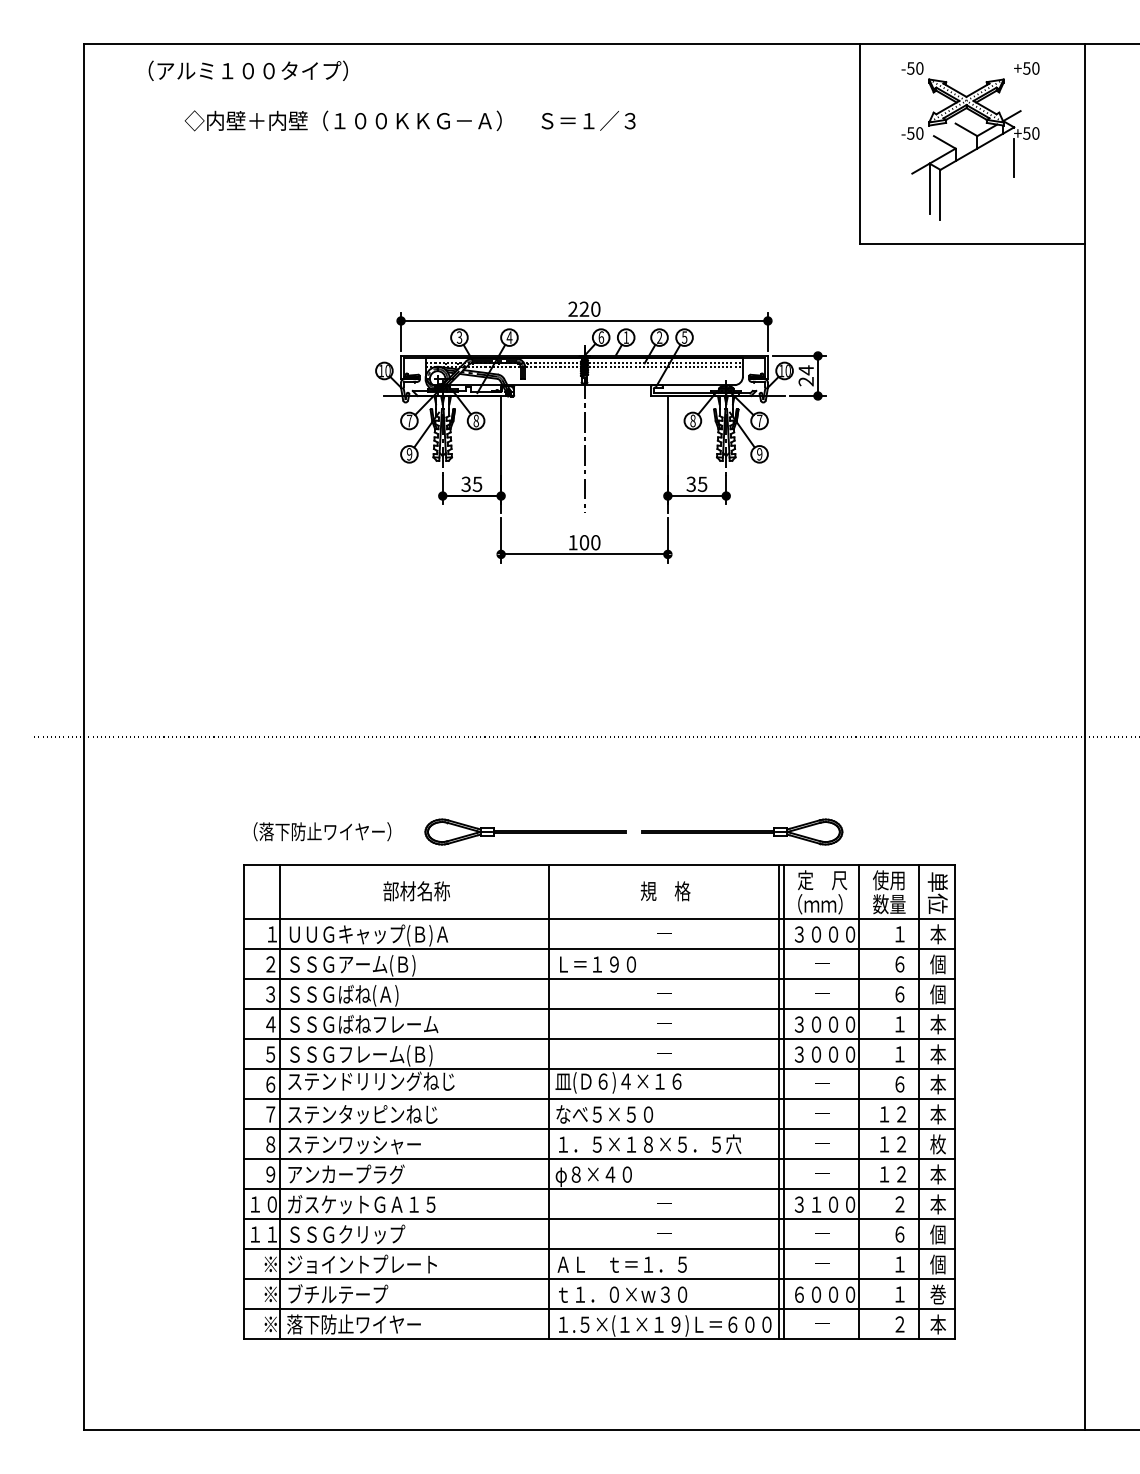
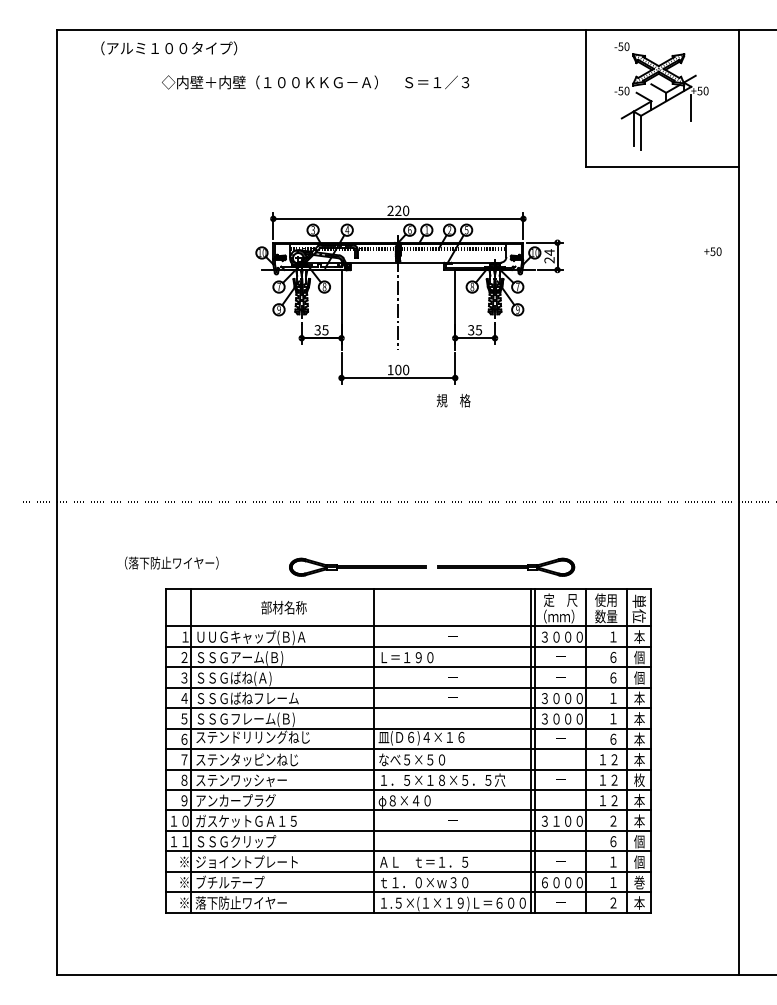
text: (1026, 68) -> (712, 251), moved
text: (410, 120) -> (315, 82), moved
text: (322, 830) -> (171, 562), moved
text: (665, 891) -> (453, 400), moved

